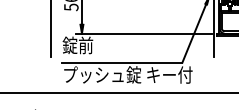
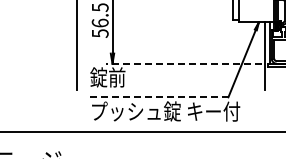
line: (144, 33) -> (184, 63), solid -> dashed
line: (122, 62) -> (159, 97), solid -> dashed

